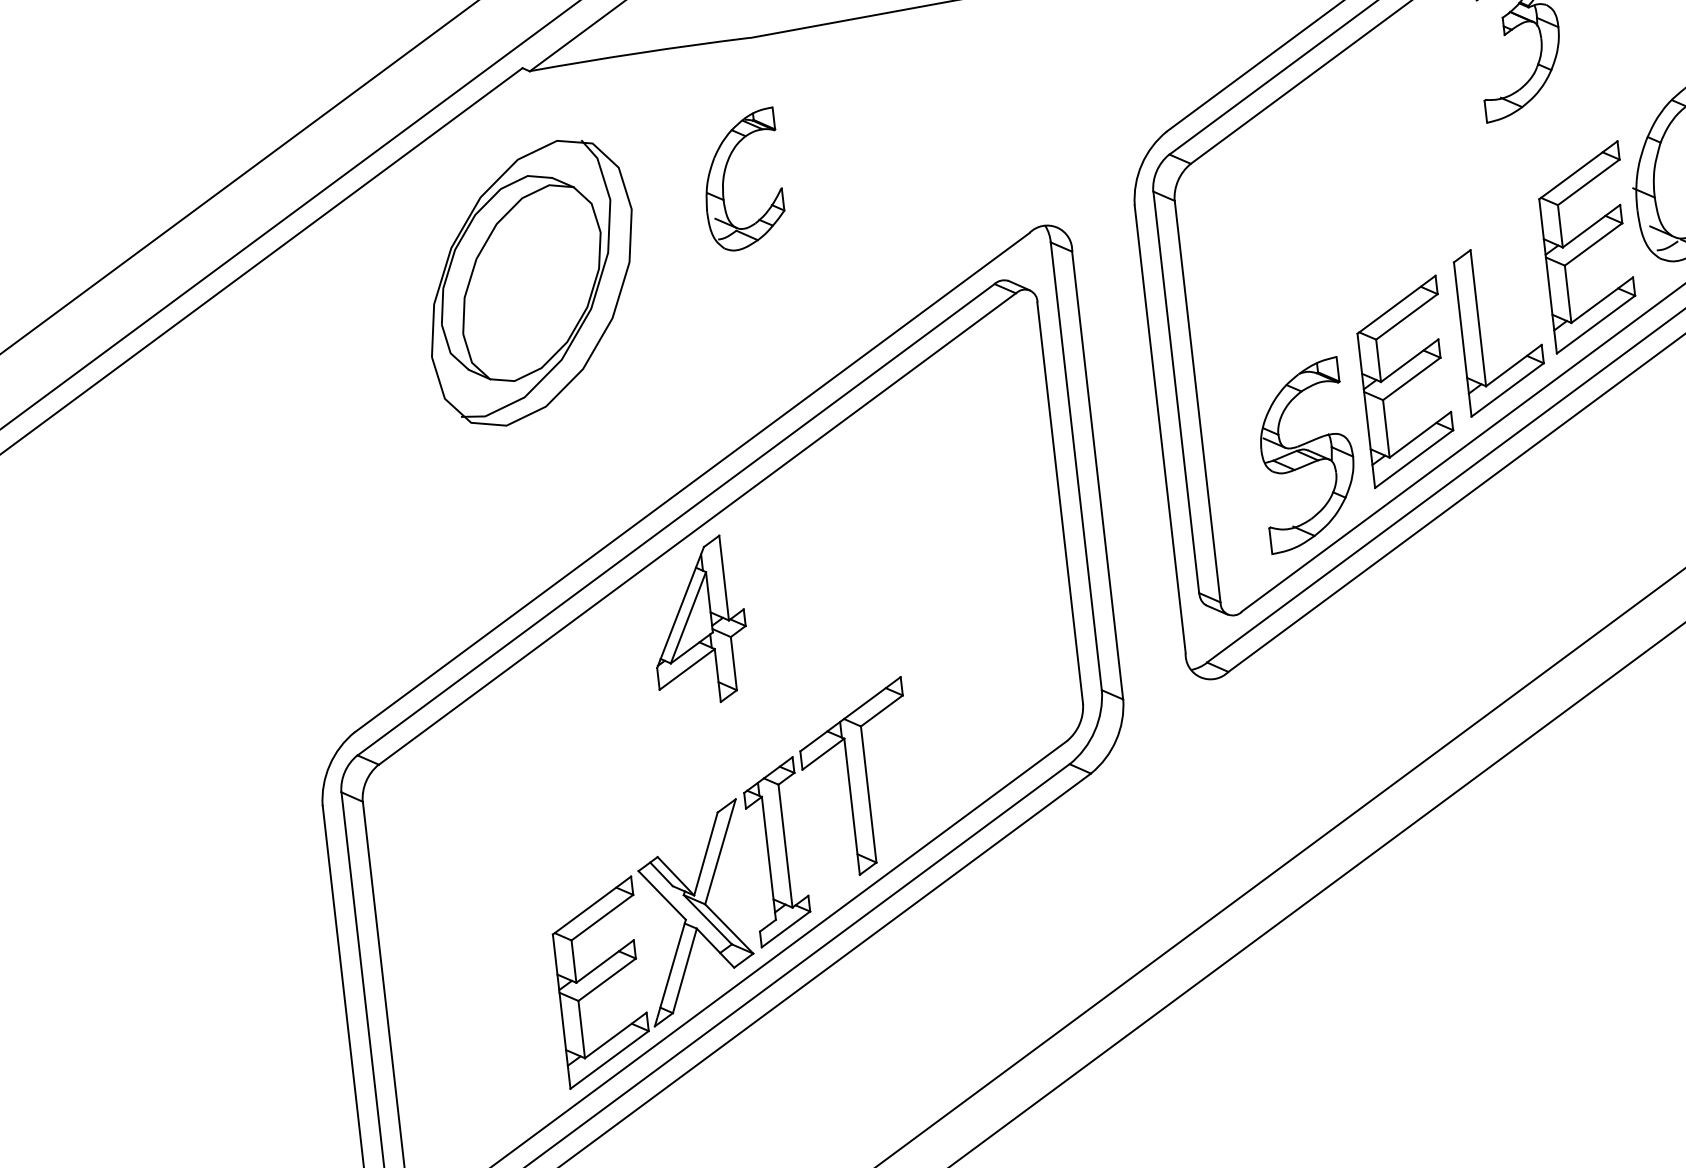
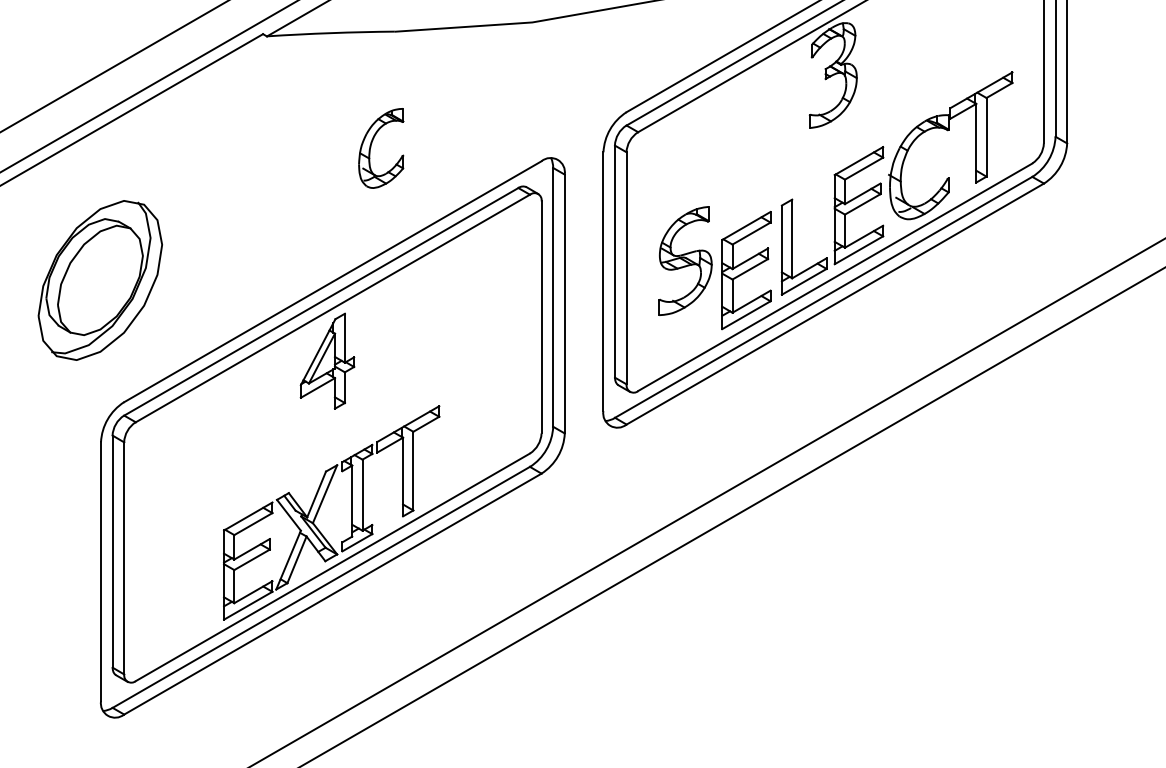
part: (725, 180) -> (371, 147), moved
part: (530, 283) -> (99, 280), moved
part: (1306, 454) -> (685, 260), moved

